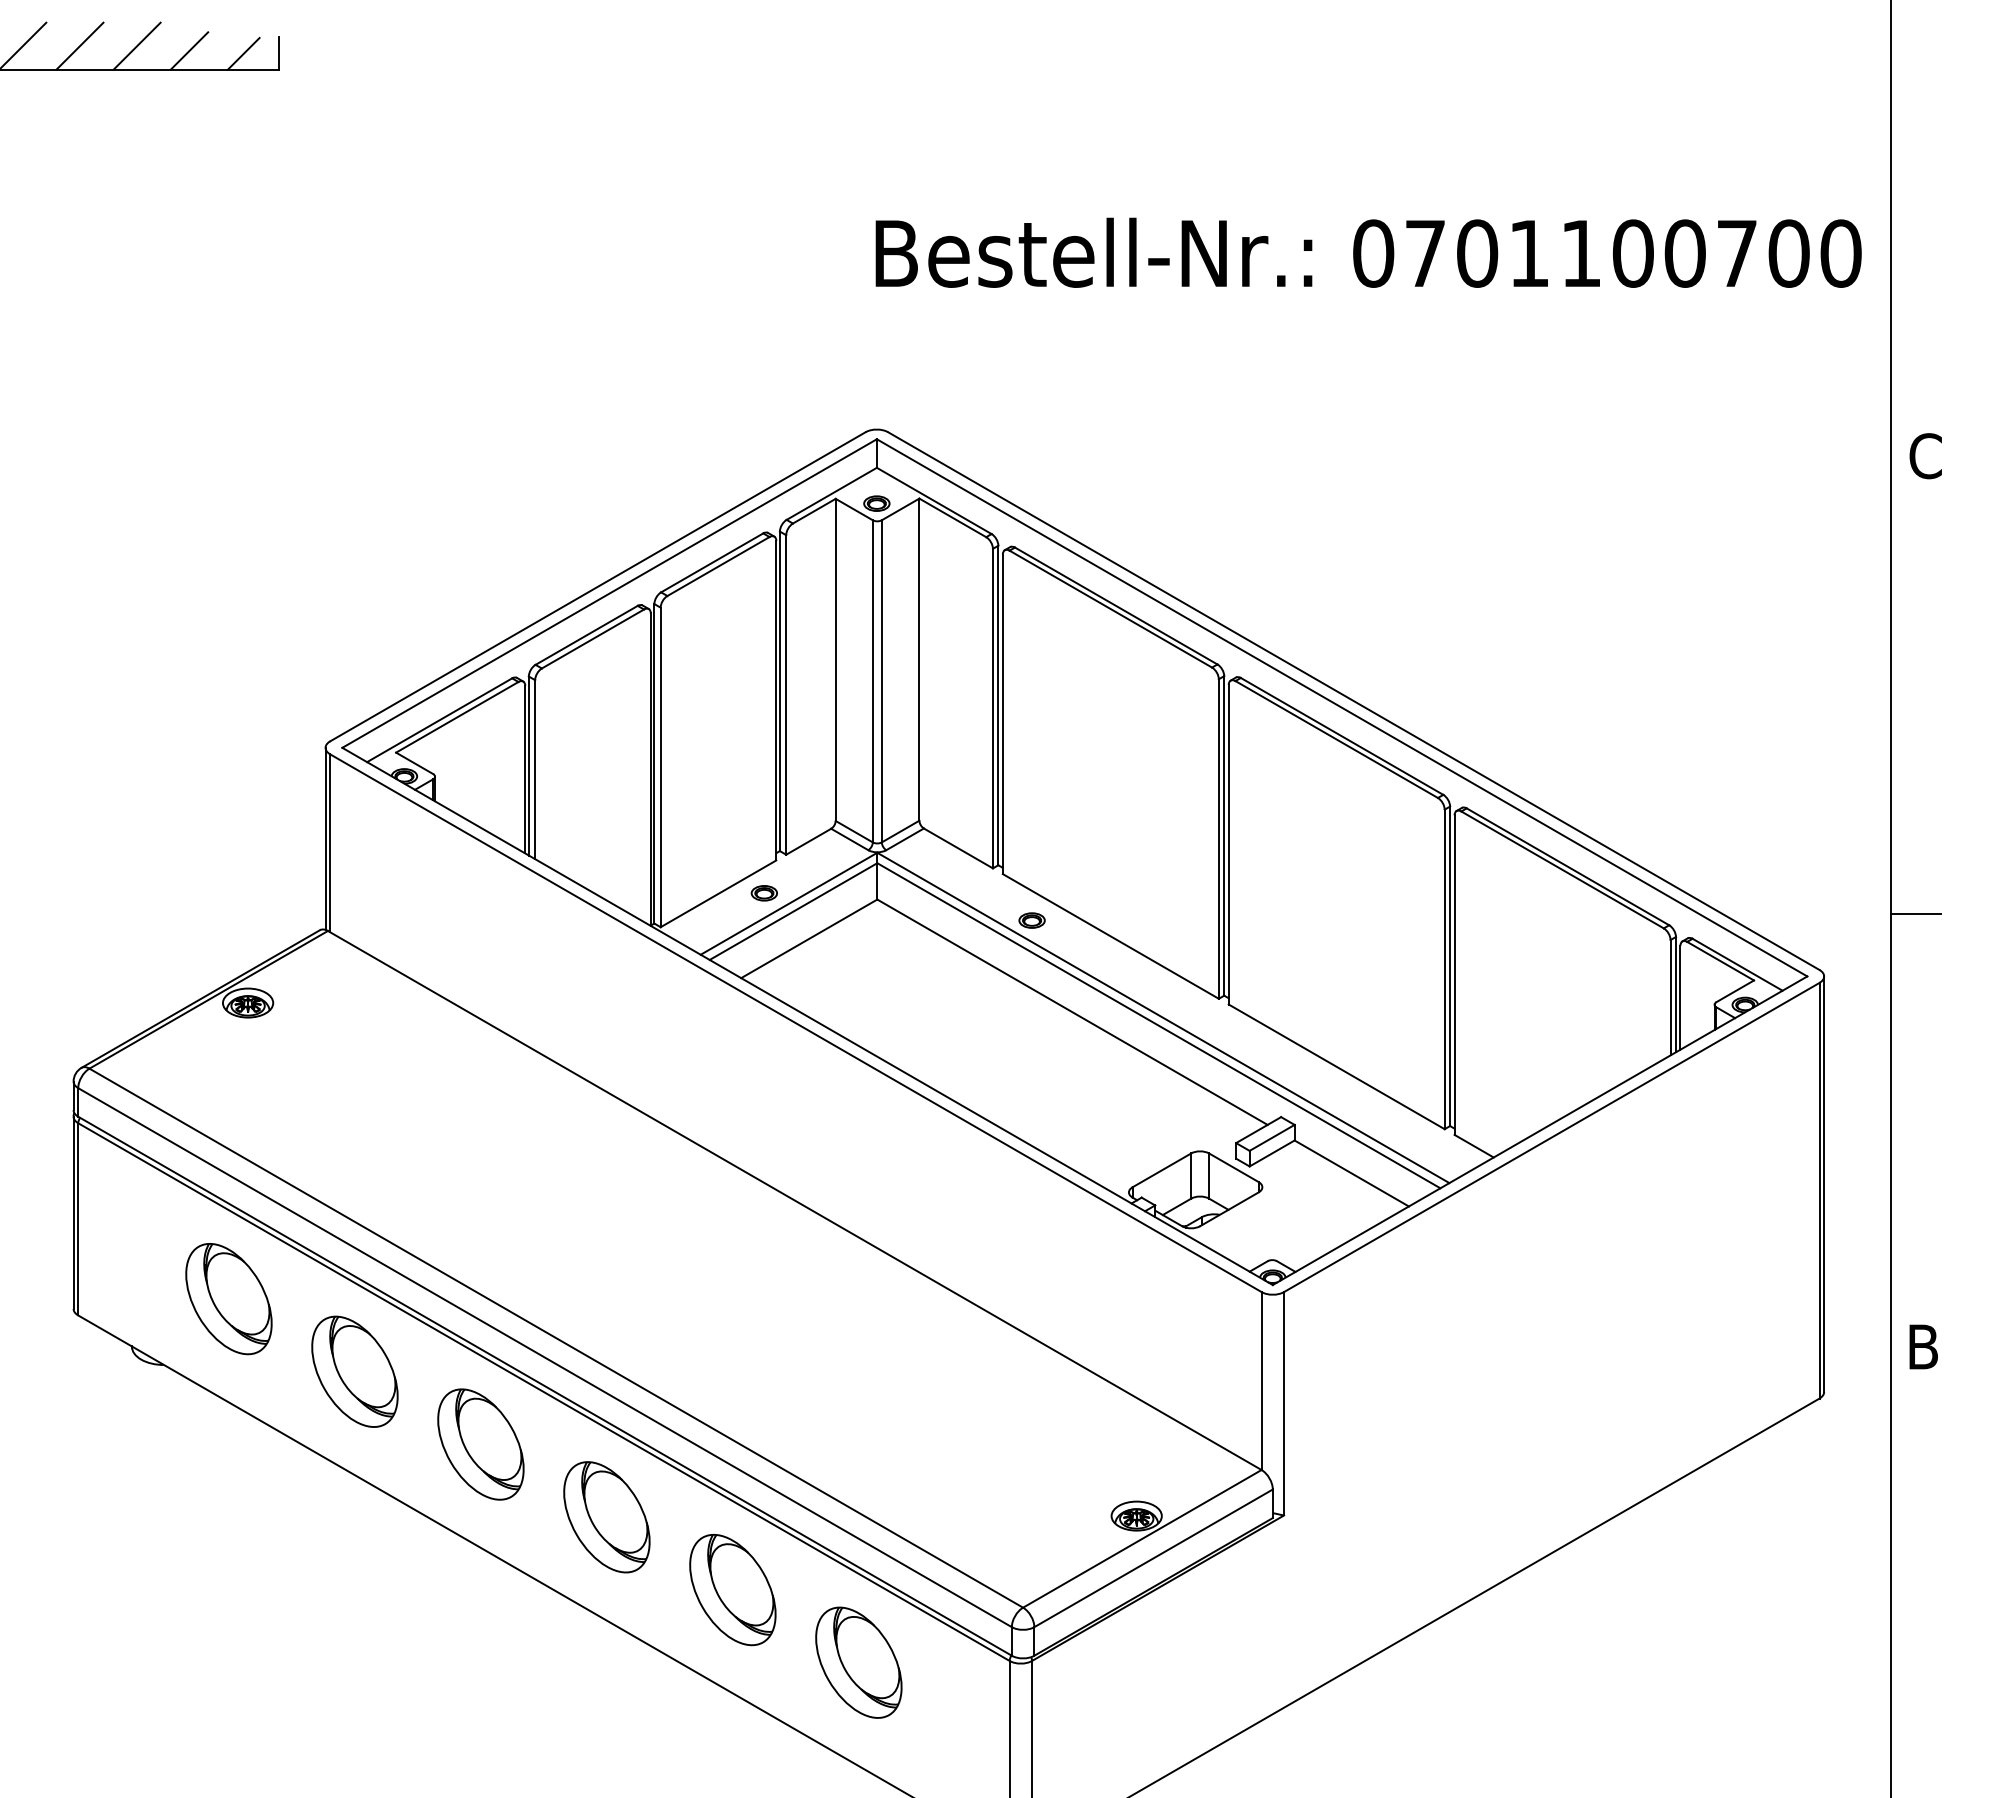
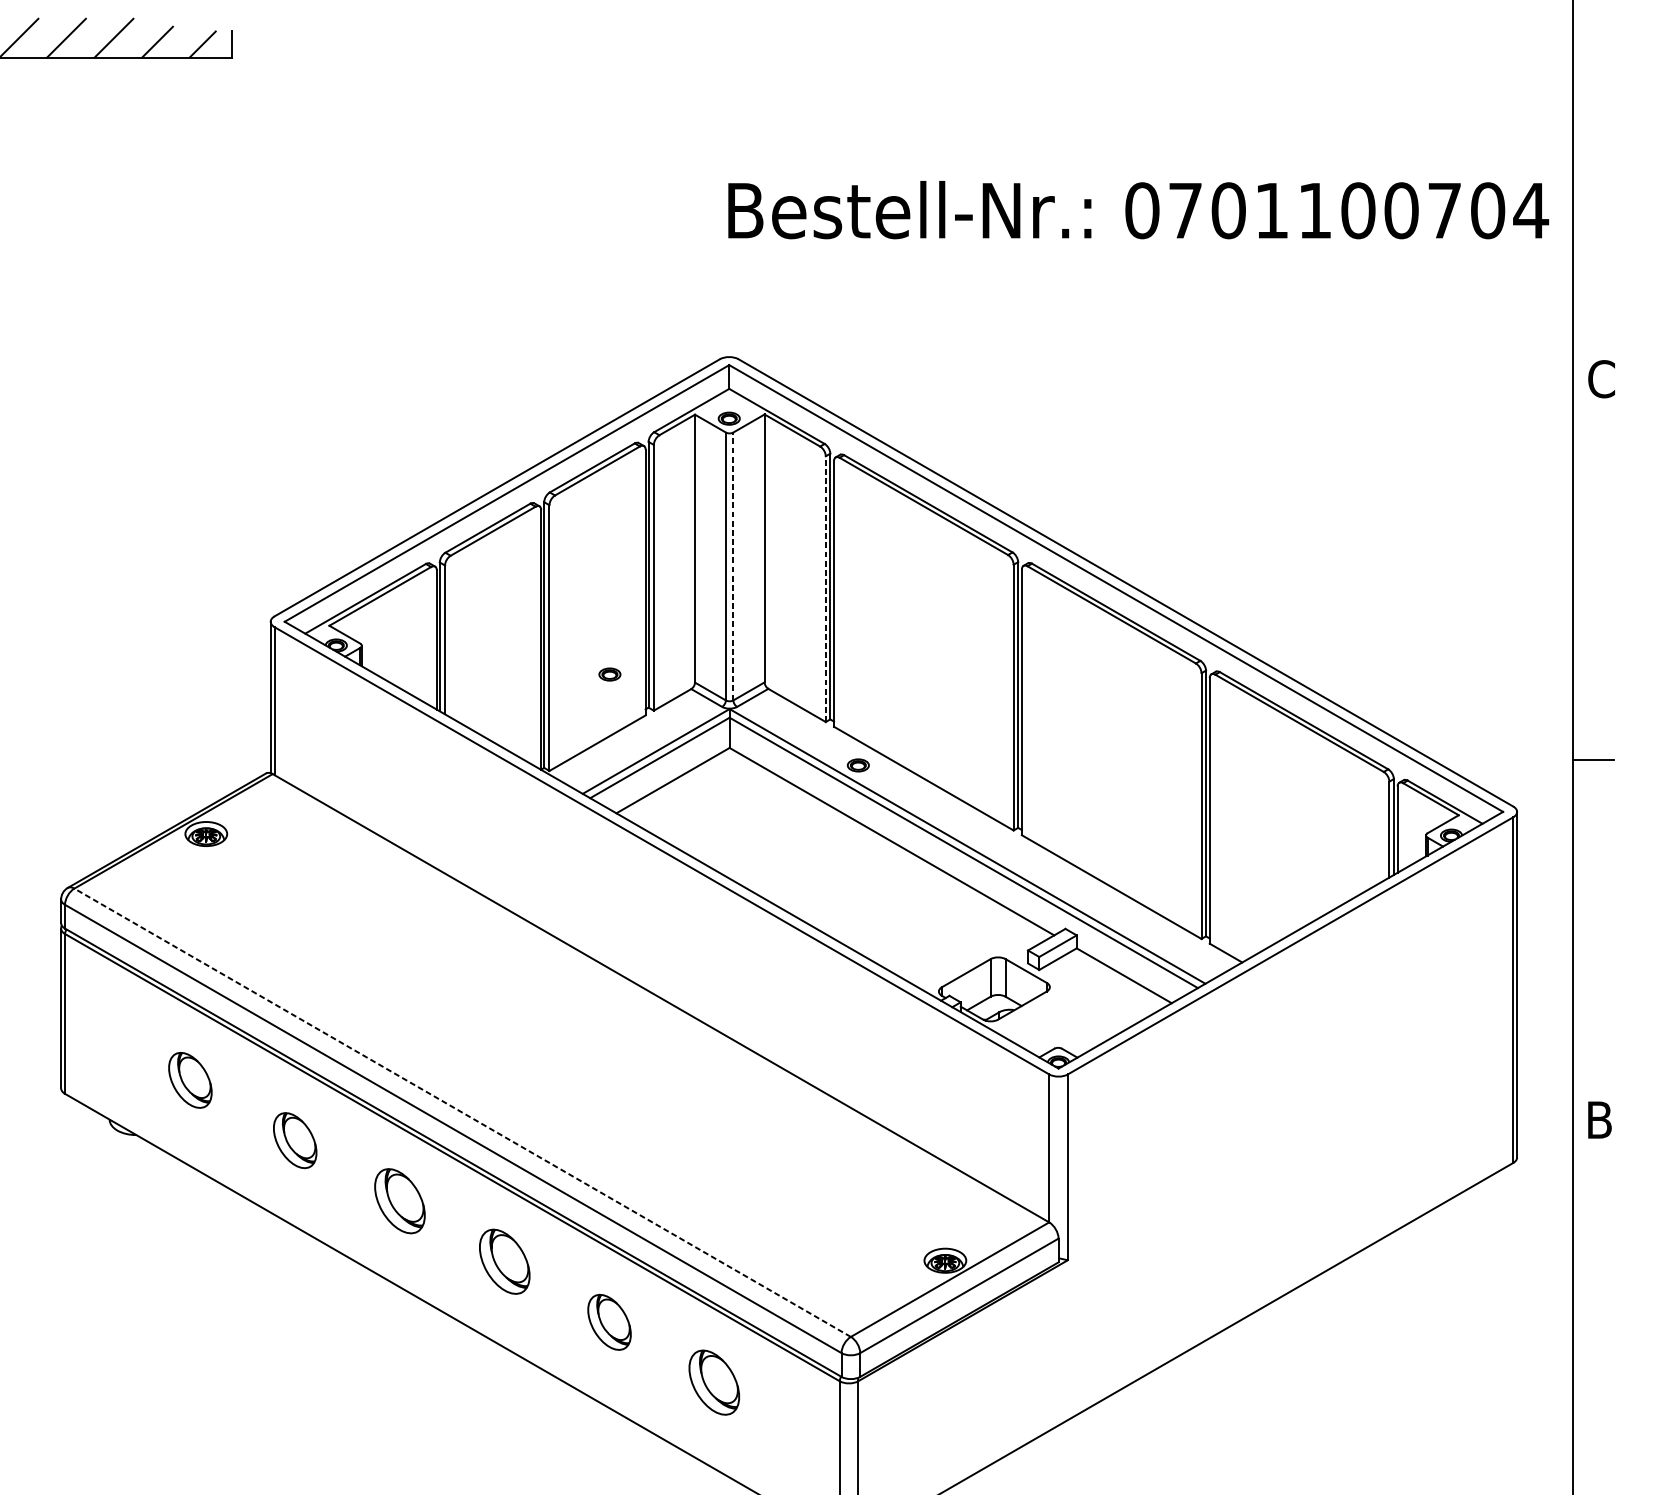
text: (1840, 253) -> (1530, 210), 0701100700 -> 0701100704
line: (881, 680) -> (733, 565), solid -> dashed
line: (992, 708) -> (825, 589), solid -> dashed
part: (763, 893) -> (609, 674), moved
part: (228, 1299) -> (190, 1080), size x0.6
line: (555, 1337) -> (461, 1112), solid -> dashed
part: (354, 1371) -> (294, 1140), size x0.6
part: (480, 1444) -> (399, 1201), size x0.7
part: (606, 1517) -> (504, 1261), size x0.7
part: (732, 1590) -> (609, 1322), size x0.6
part: (858, 1662) -> (713, 1382), size x0.7

